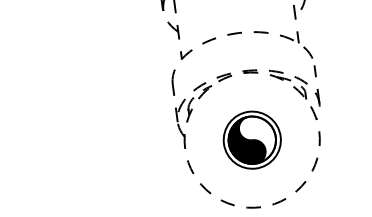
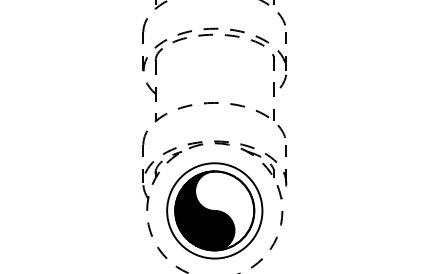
part: (251, 139) -> (214, 210), size x1.67

